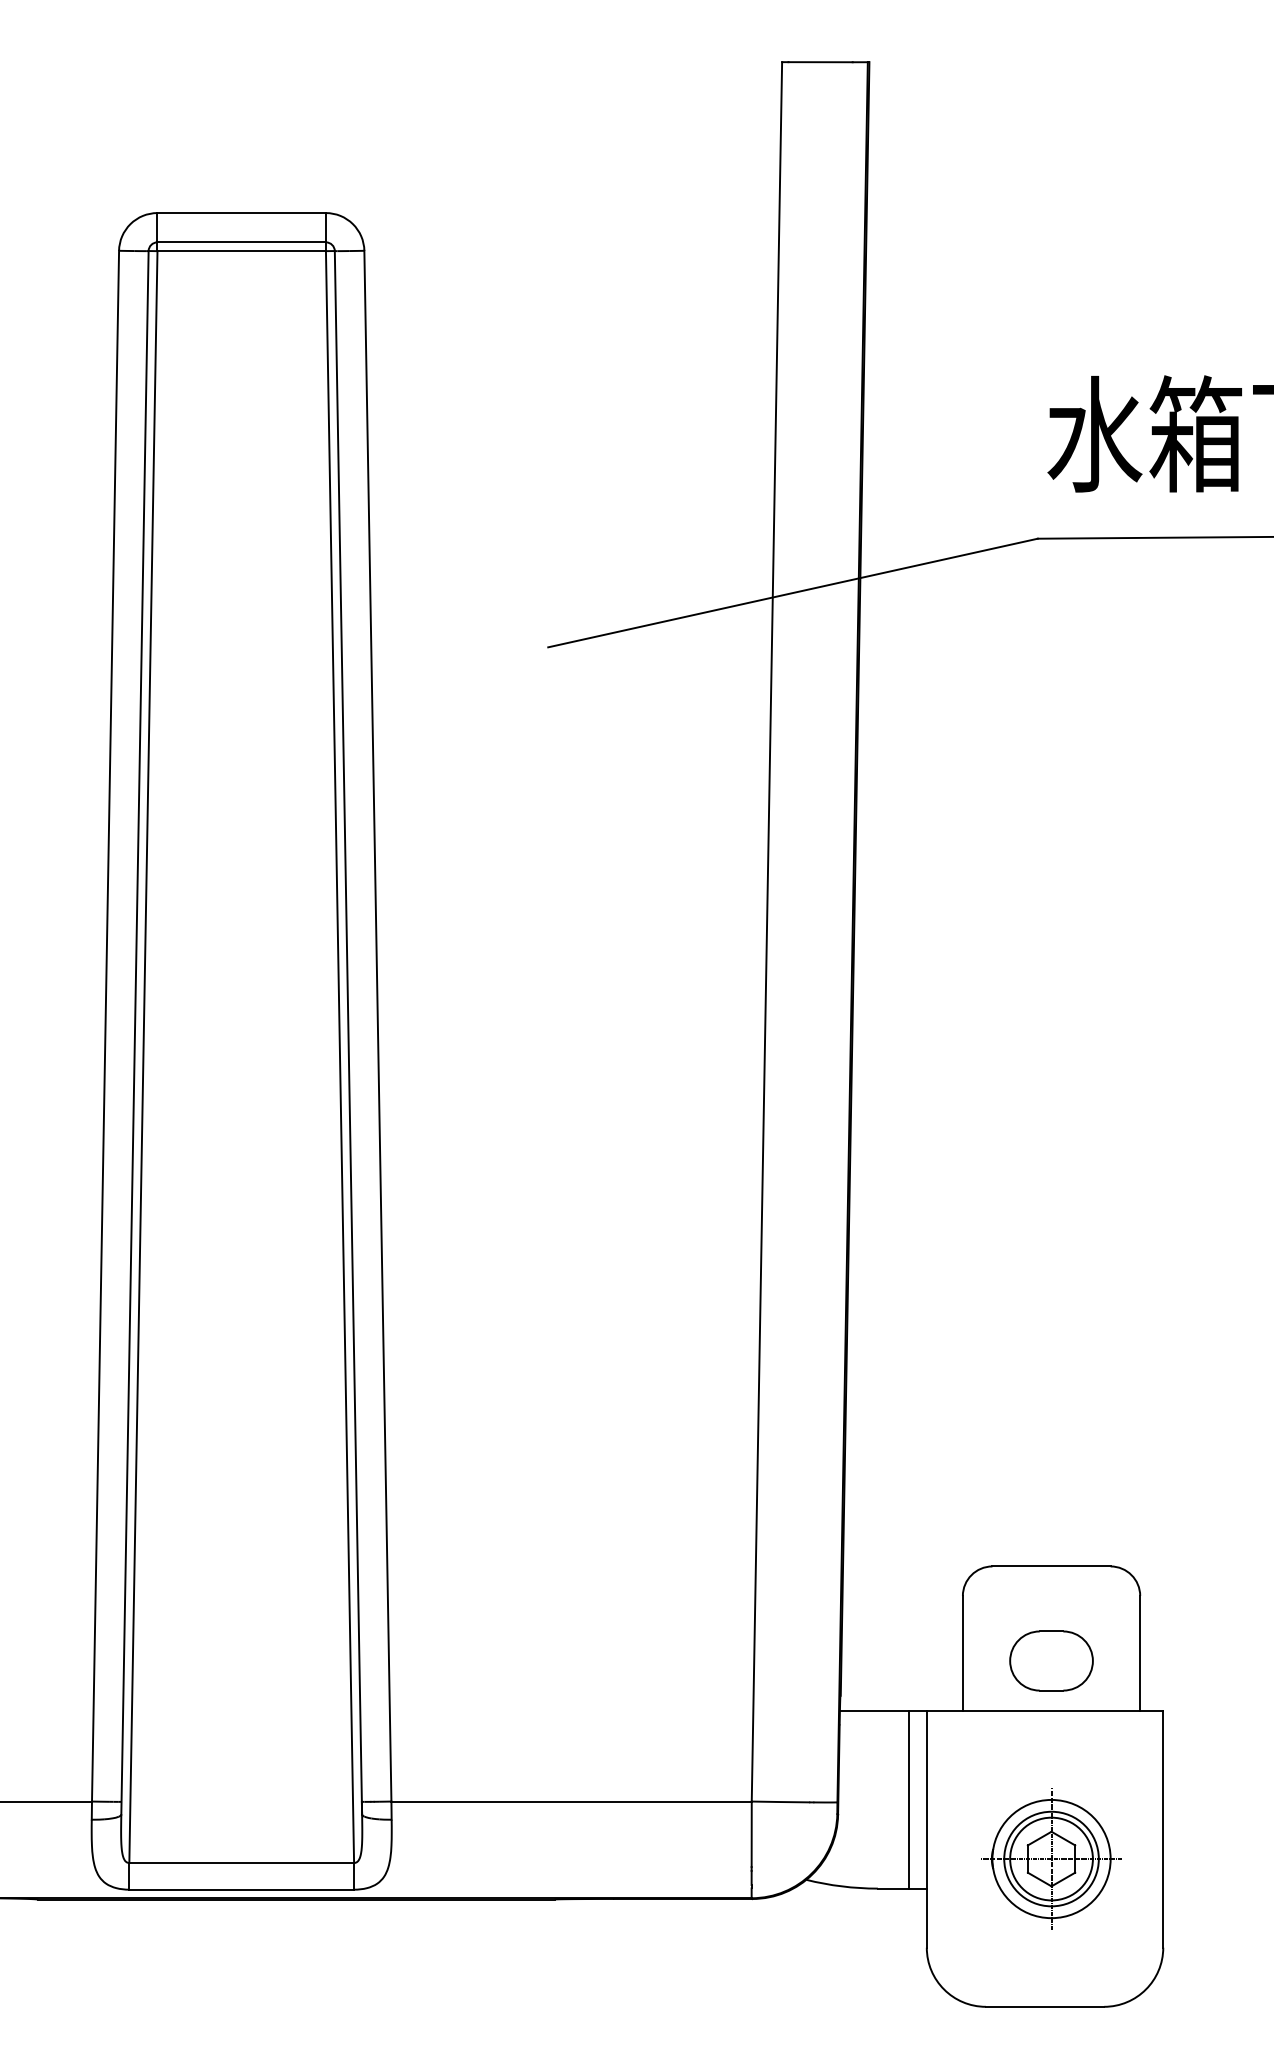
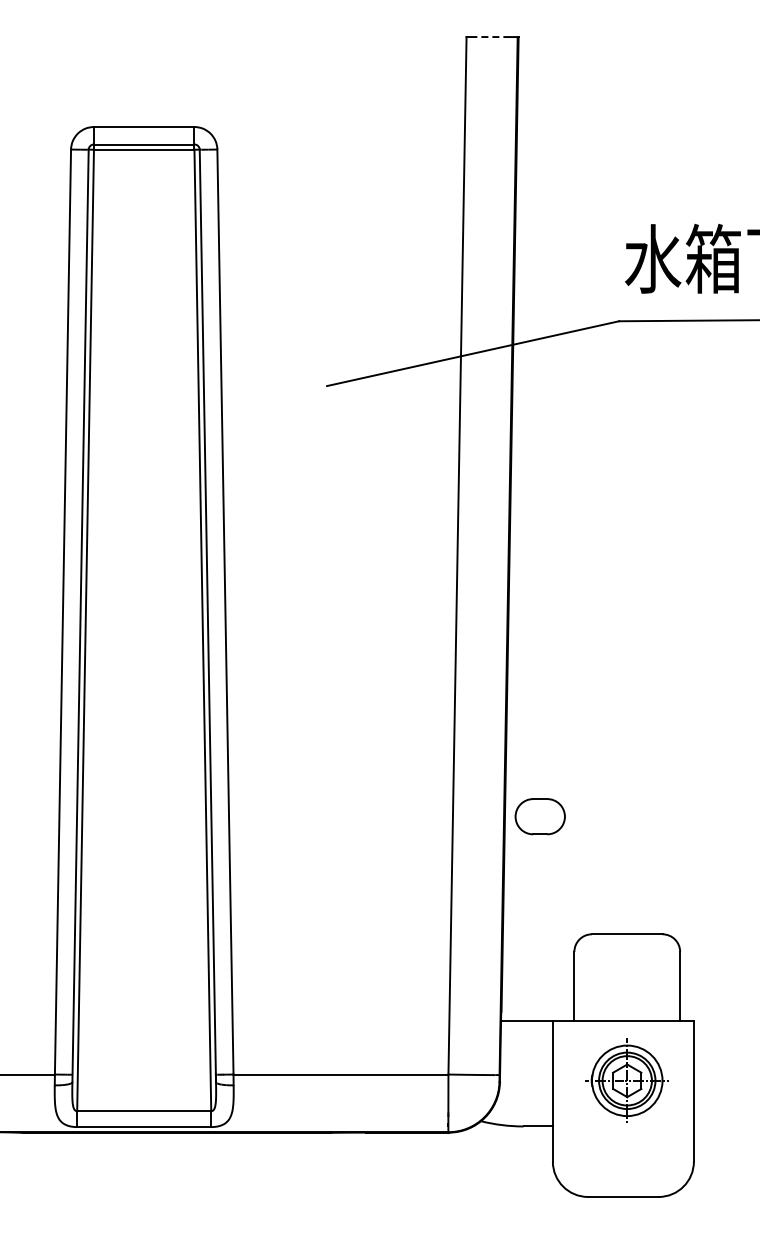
line: (820, 62) -> (489, 37), solid -> dashed
part: (1050, 1660) -> (539, 816), moved
line: (909, 1799) -> (542, 1073), removed
part: (1050, 1858) -> (626, 1080), moved

